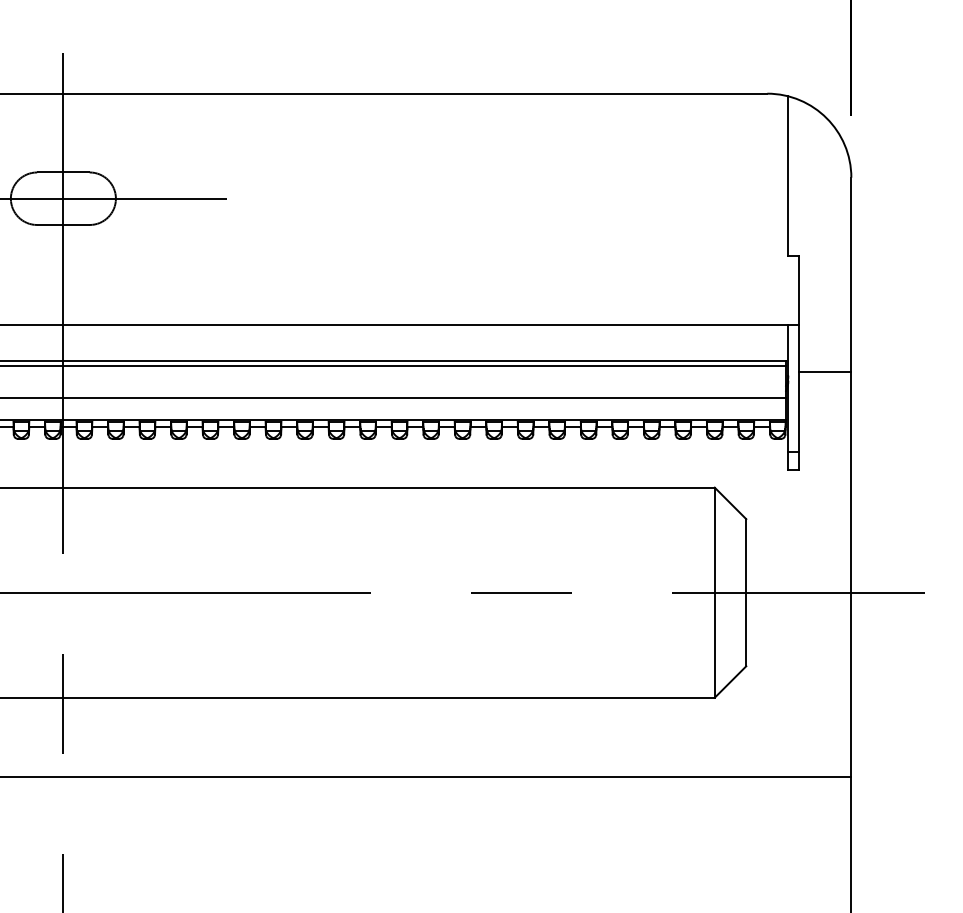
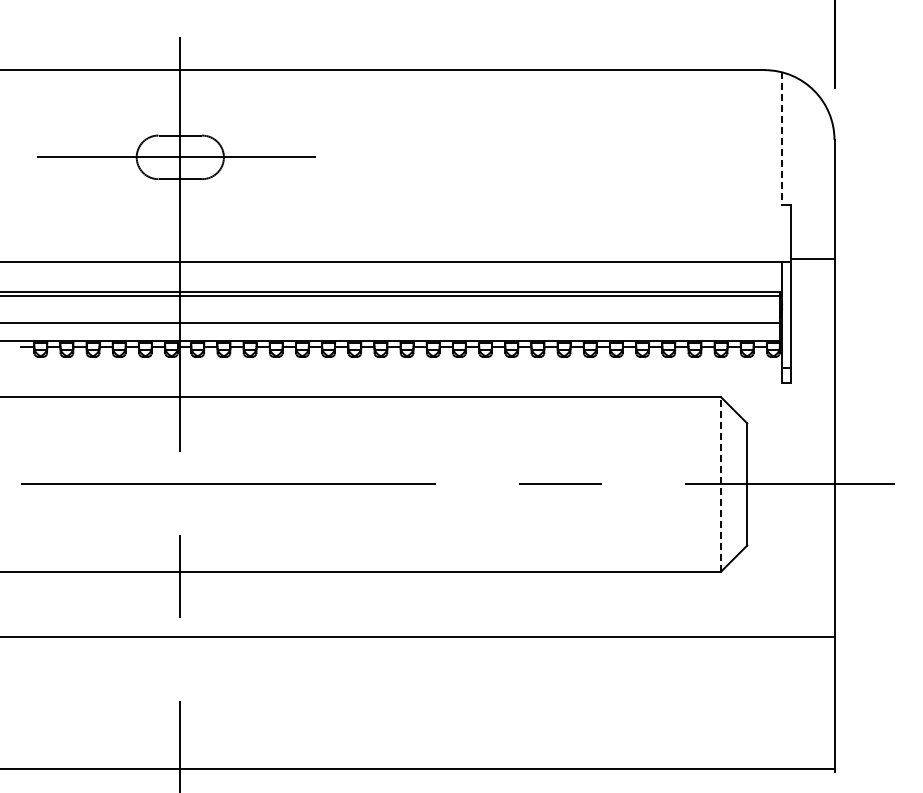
line: (788, 177) -> (782, 139), solid -> dashed
line: (824, 372) -> (812, 259), moved
line: (715, 591) -> (721, 483), solid -> dashed

